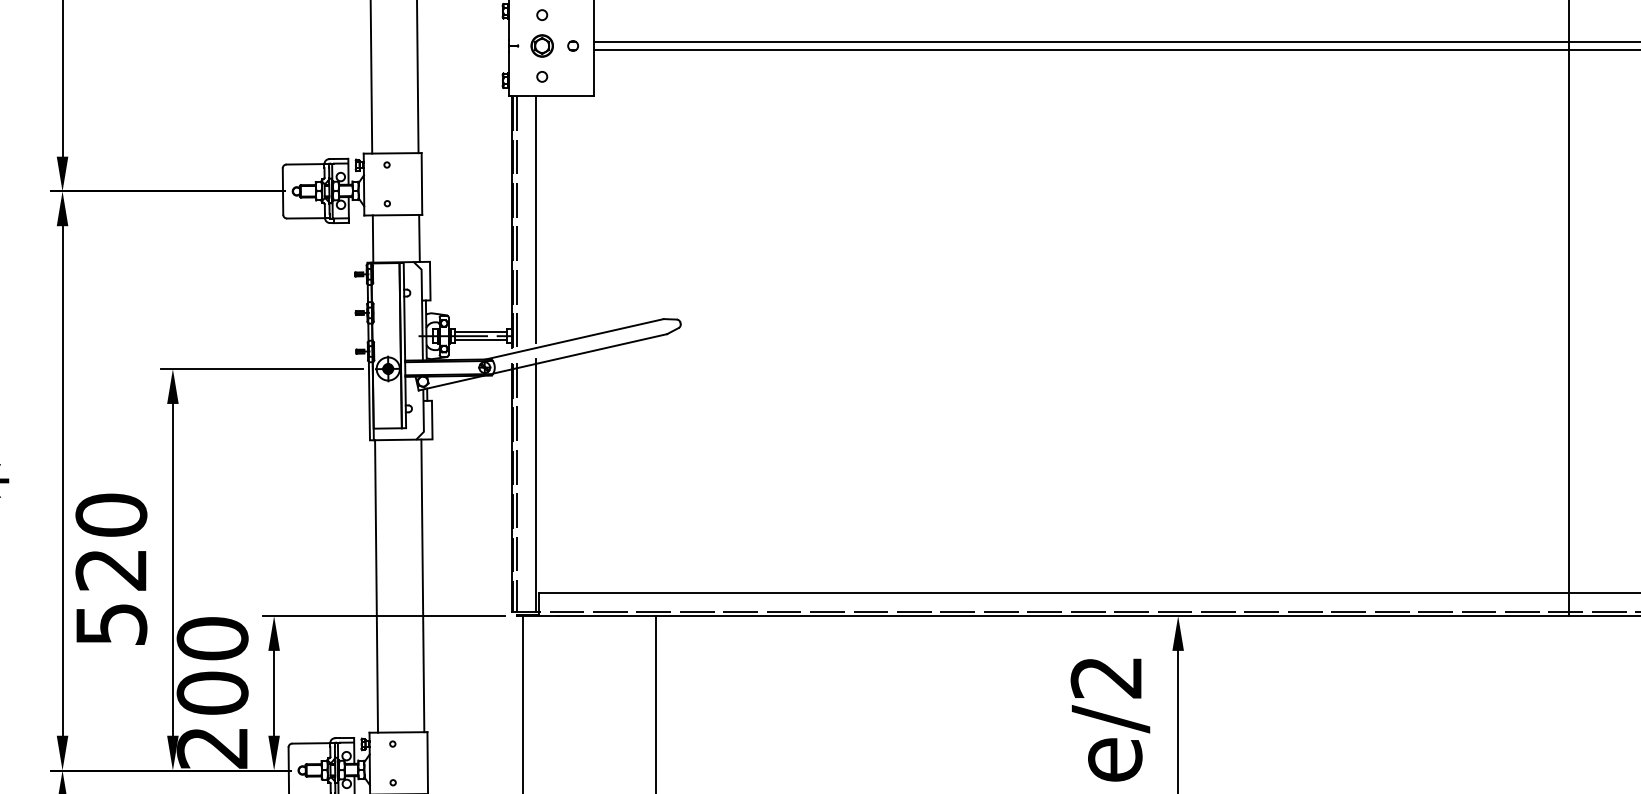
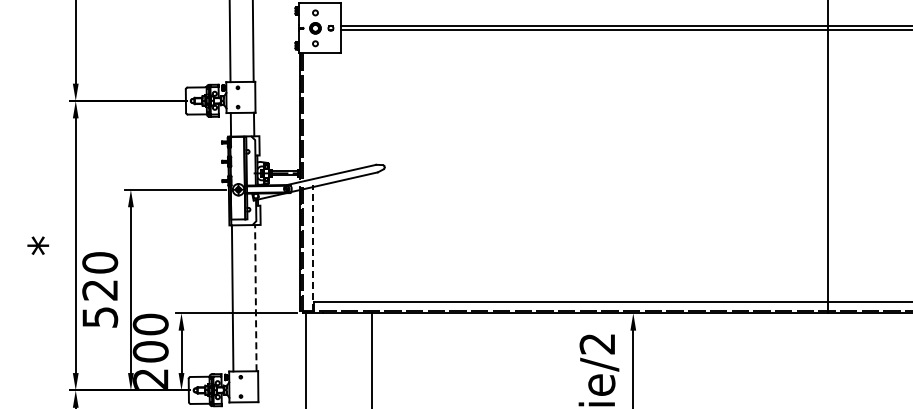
line: (536, 218) -> (312, 114), removed
line: (536, 484) -> (312, 247), solid -> dashed
line: (422, 584) -> (255, 297), solid -> dashed

